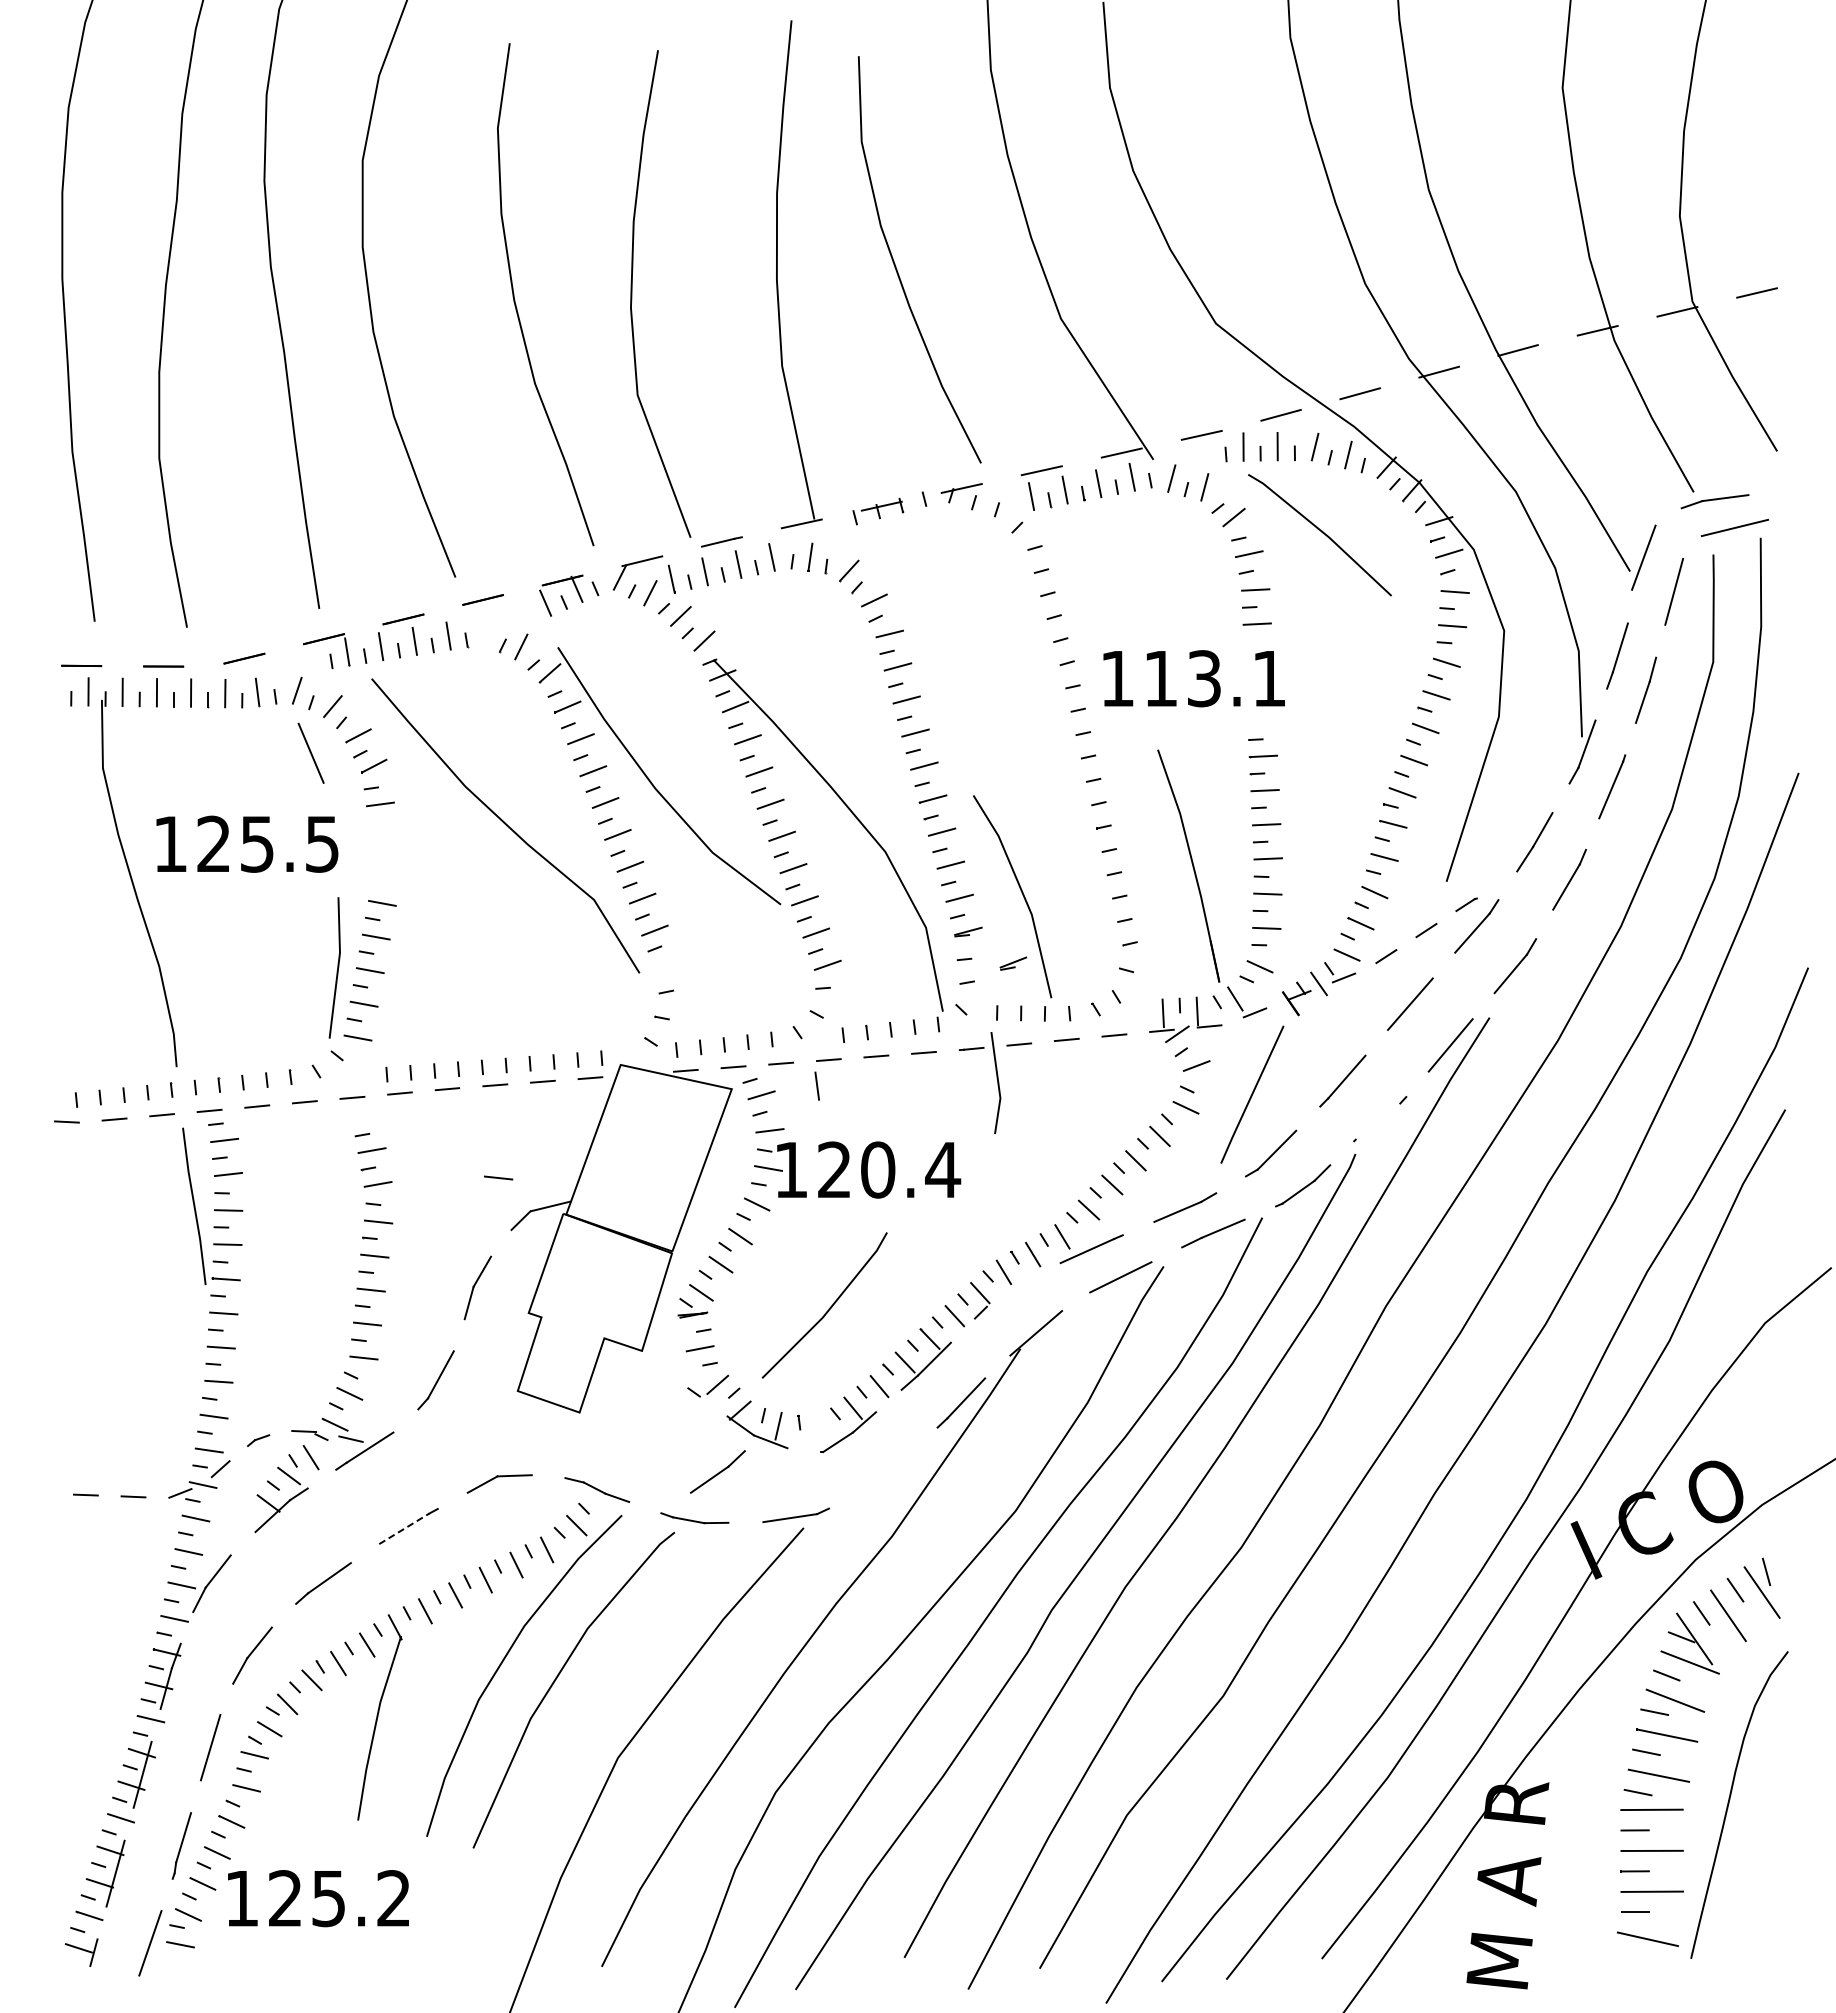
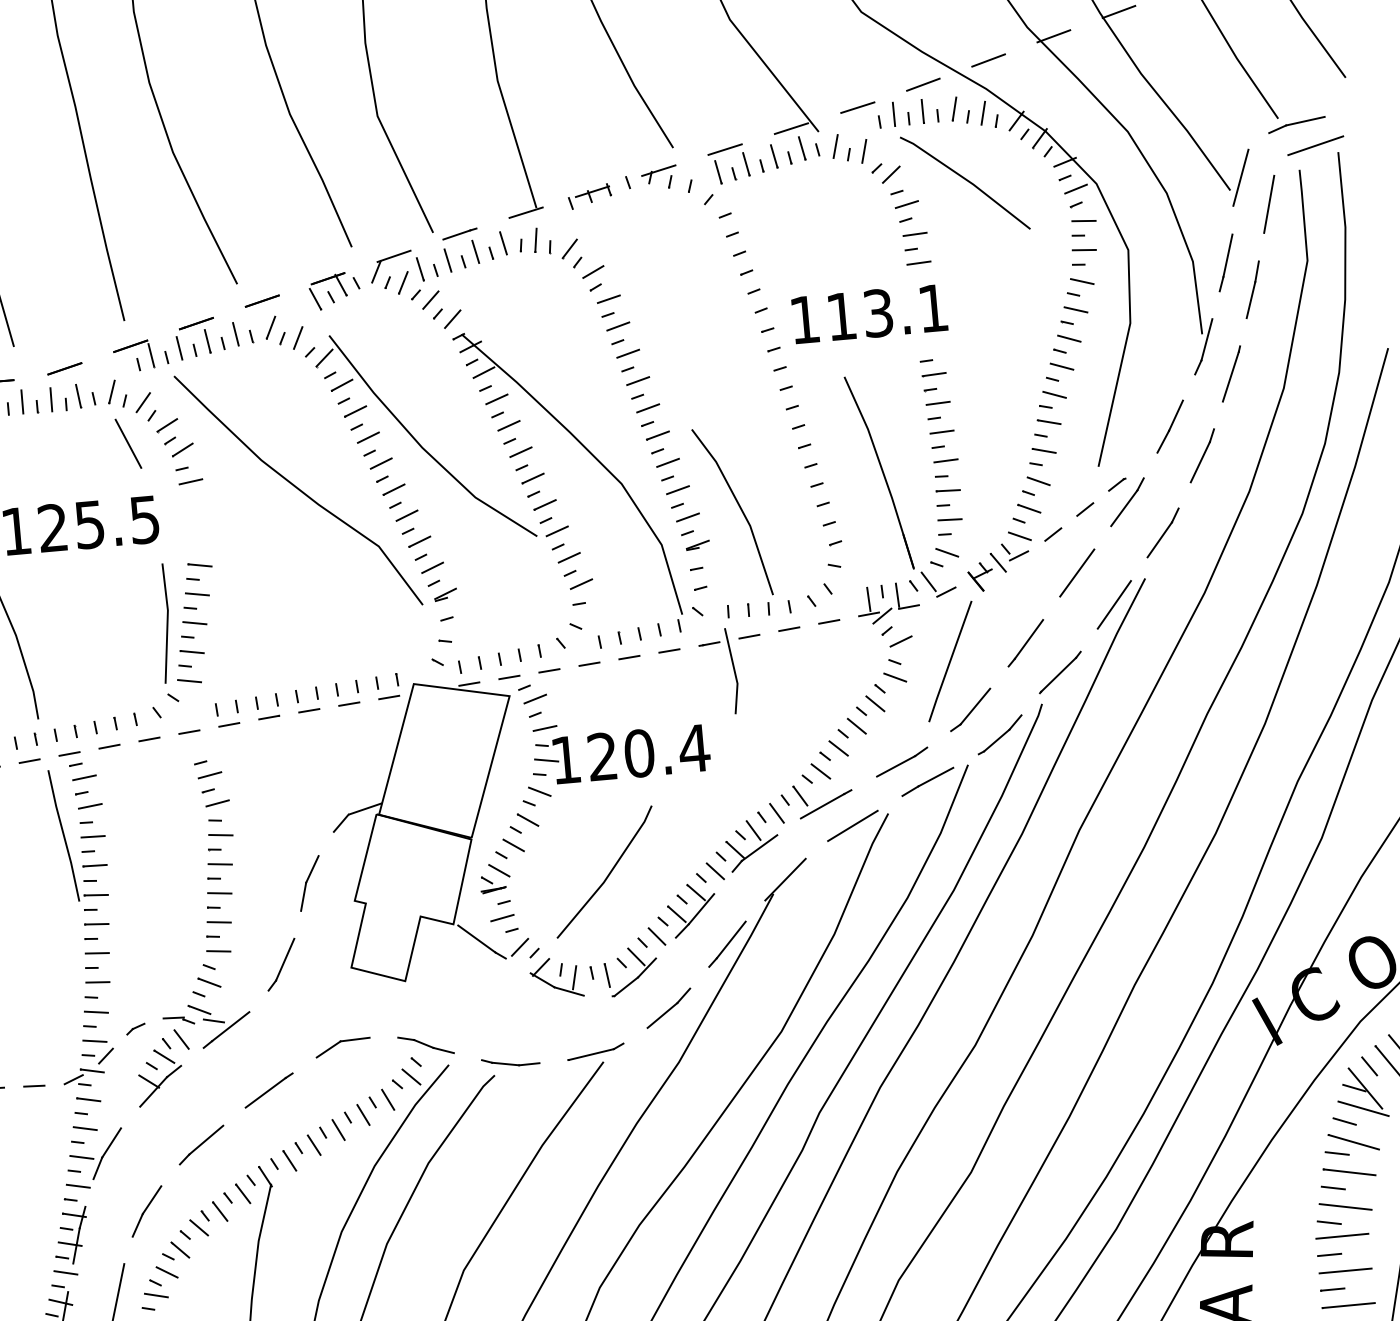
line: (490, 631) -> (270, 327), added
part: (1013, 963) -> (445, 594), moved
line: (816, 1085) -> (606, 975), moved
line: (1377, 1121) -> (1058, 674), added
line: (498, 1177) -> (318, 788), removed
line: (1008, 1293) -> (759, 848), added
line: (667, 1370) -> (476, 938), added
part: (717, 1471) -> (668, 1007), moved
line: (404, 1528) -> (265, 1092), dashed -> solid

